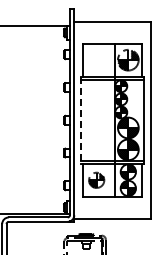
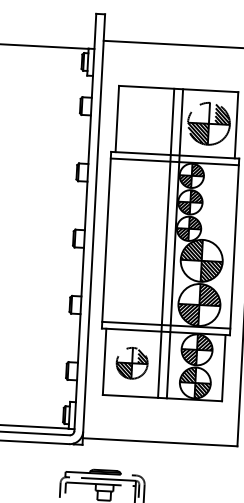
line: (110, 119) -> (166, 241), added
line: (80, 120) -> (105, 240), dashed -> solid

